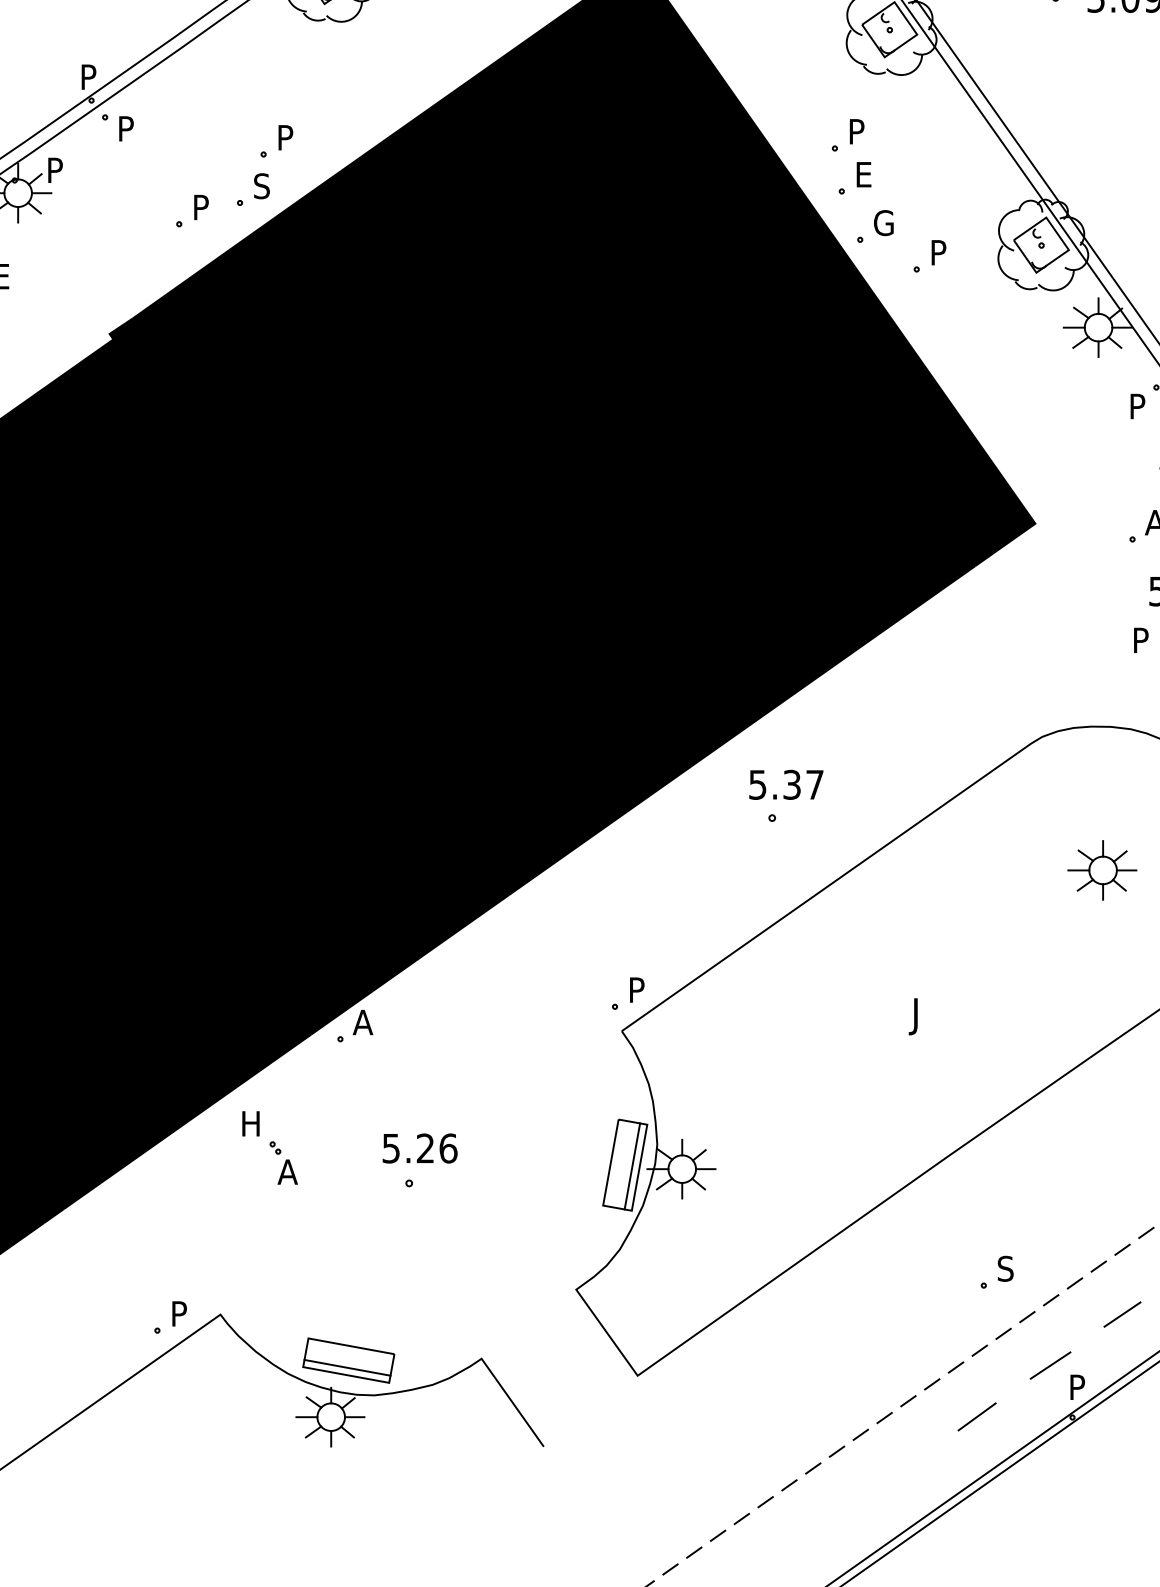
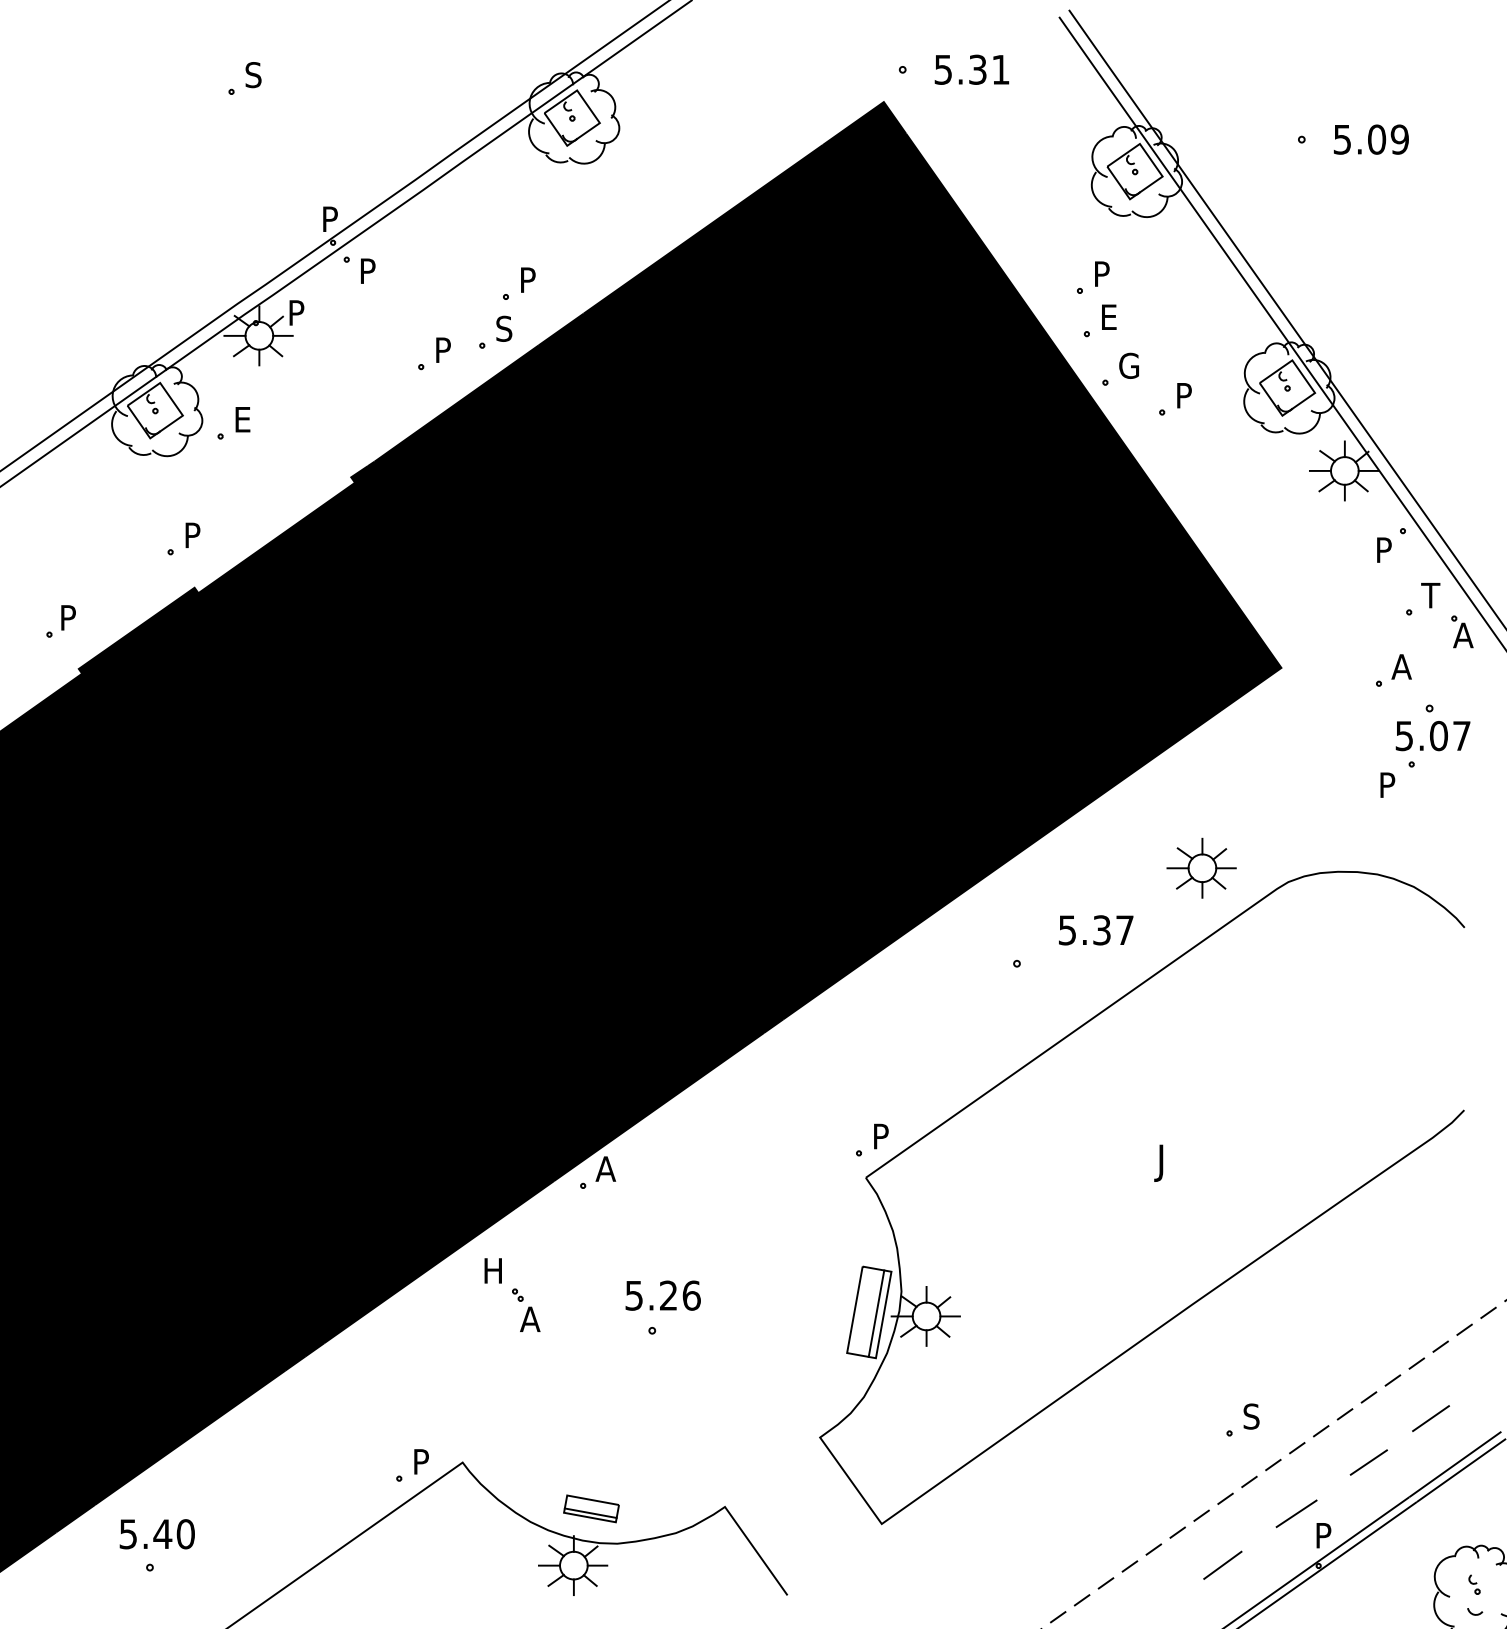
text: (786, 785) -> (1096, 930), moved
part: (1102, 869) -> (1201, 867), moved
part: (348, 1360) -> (591, 1508), size x0.6

